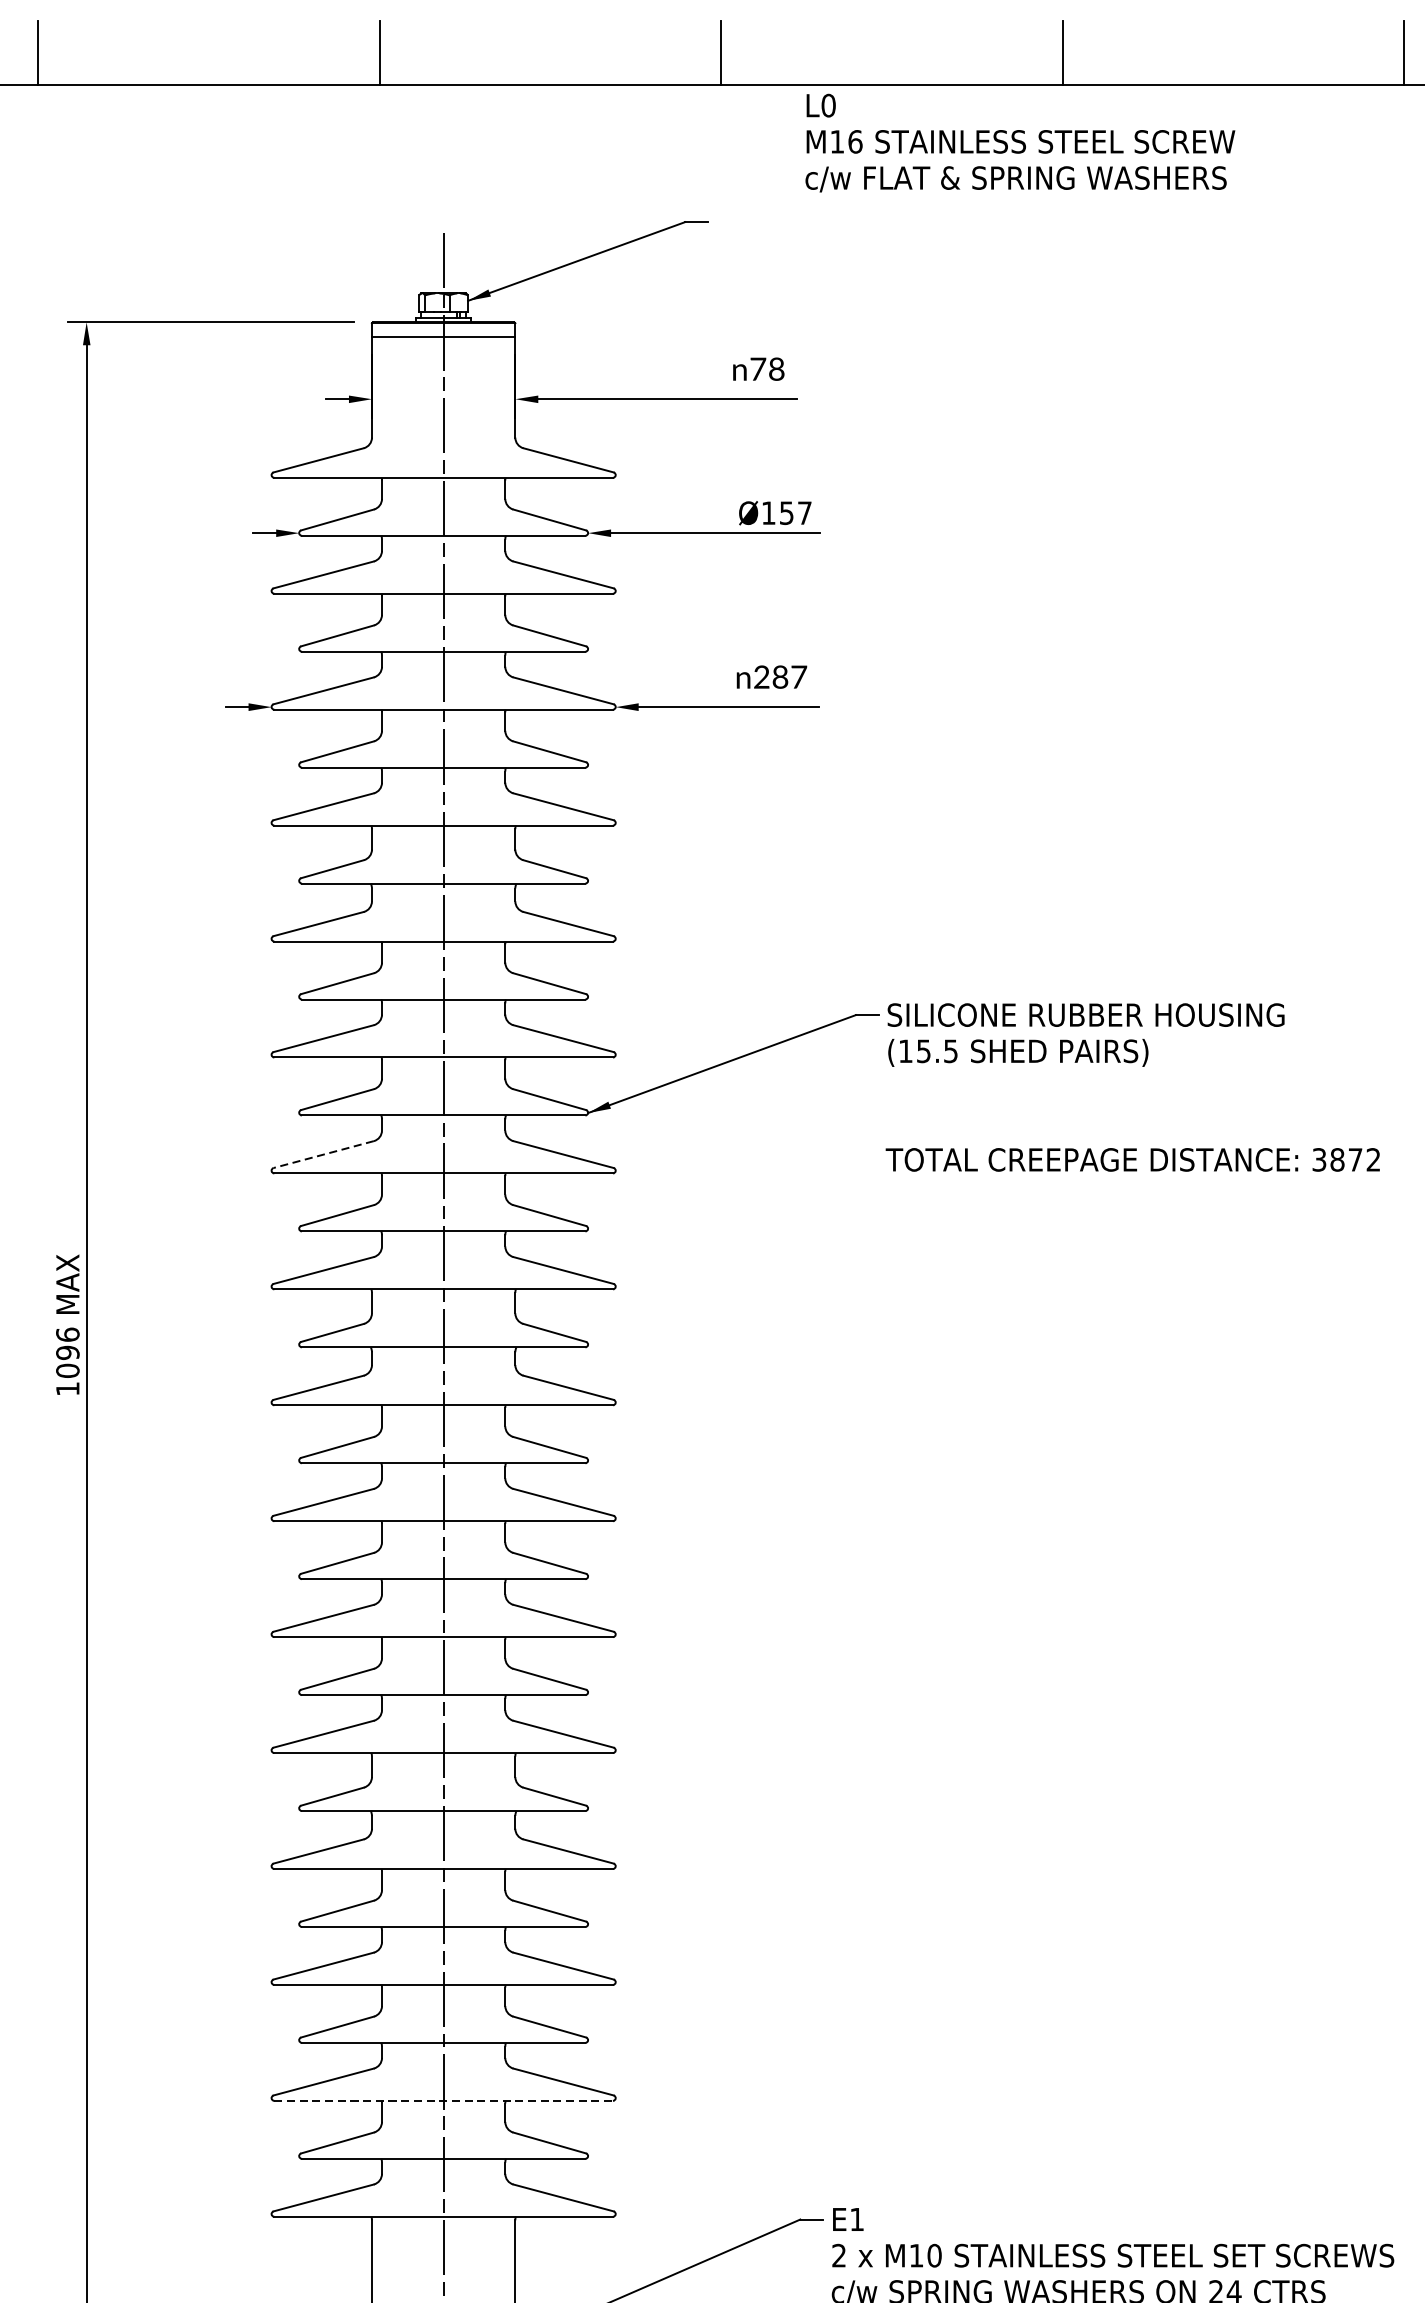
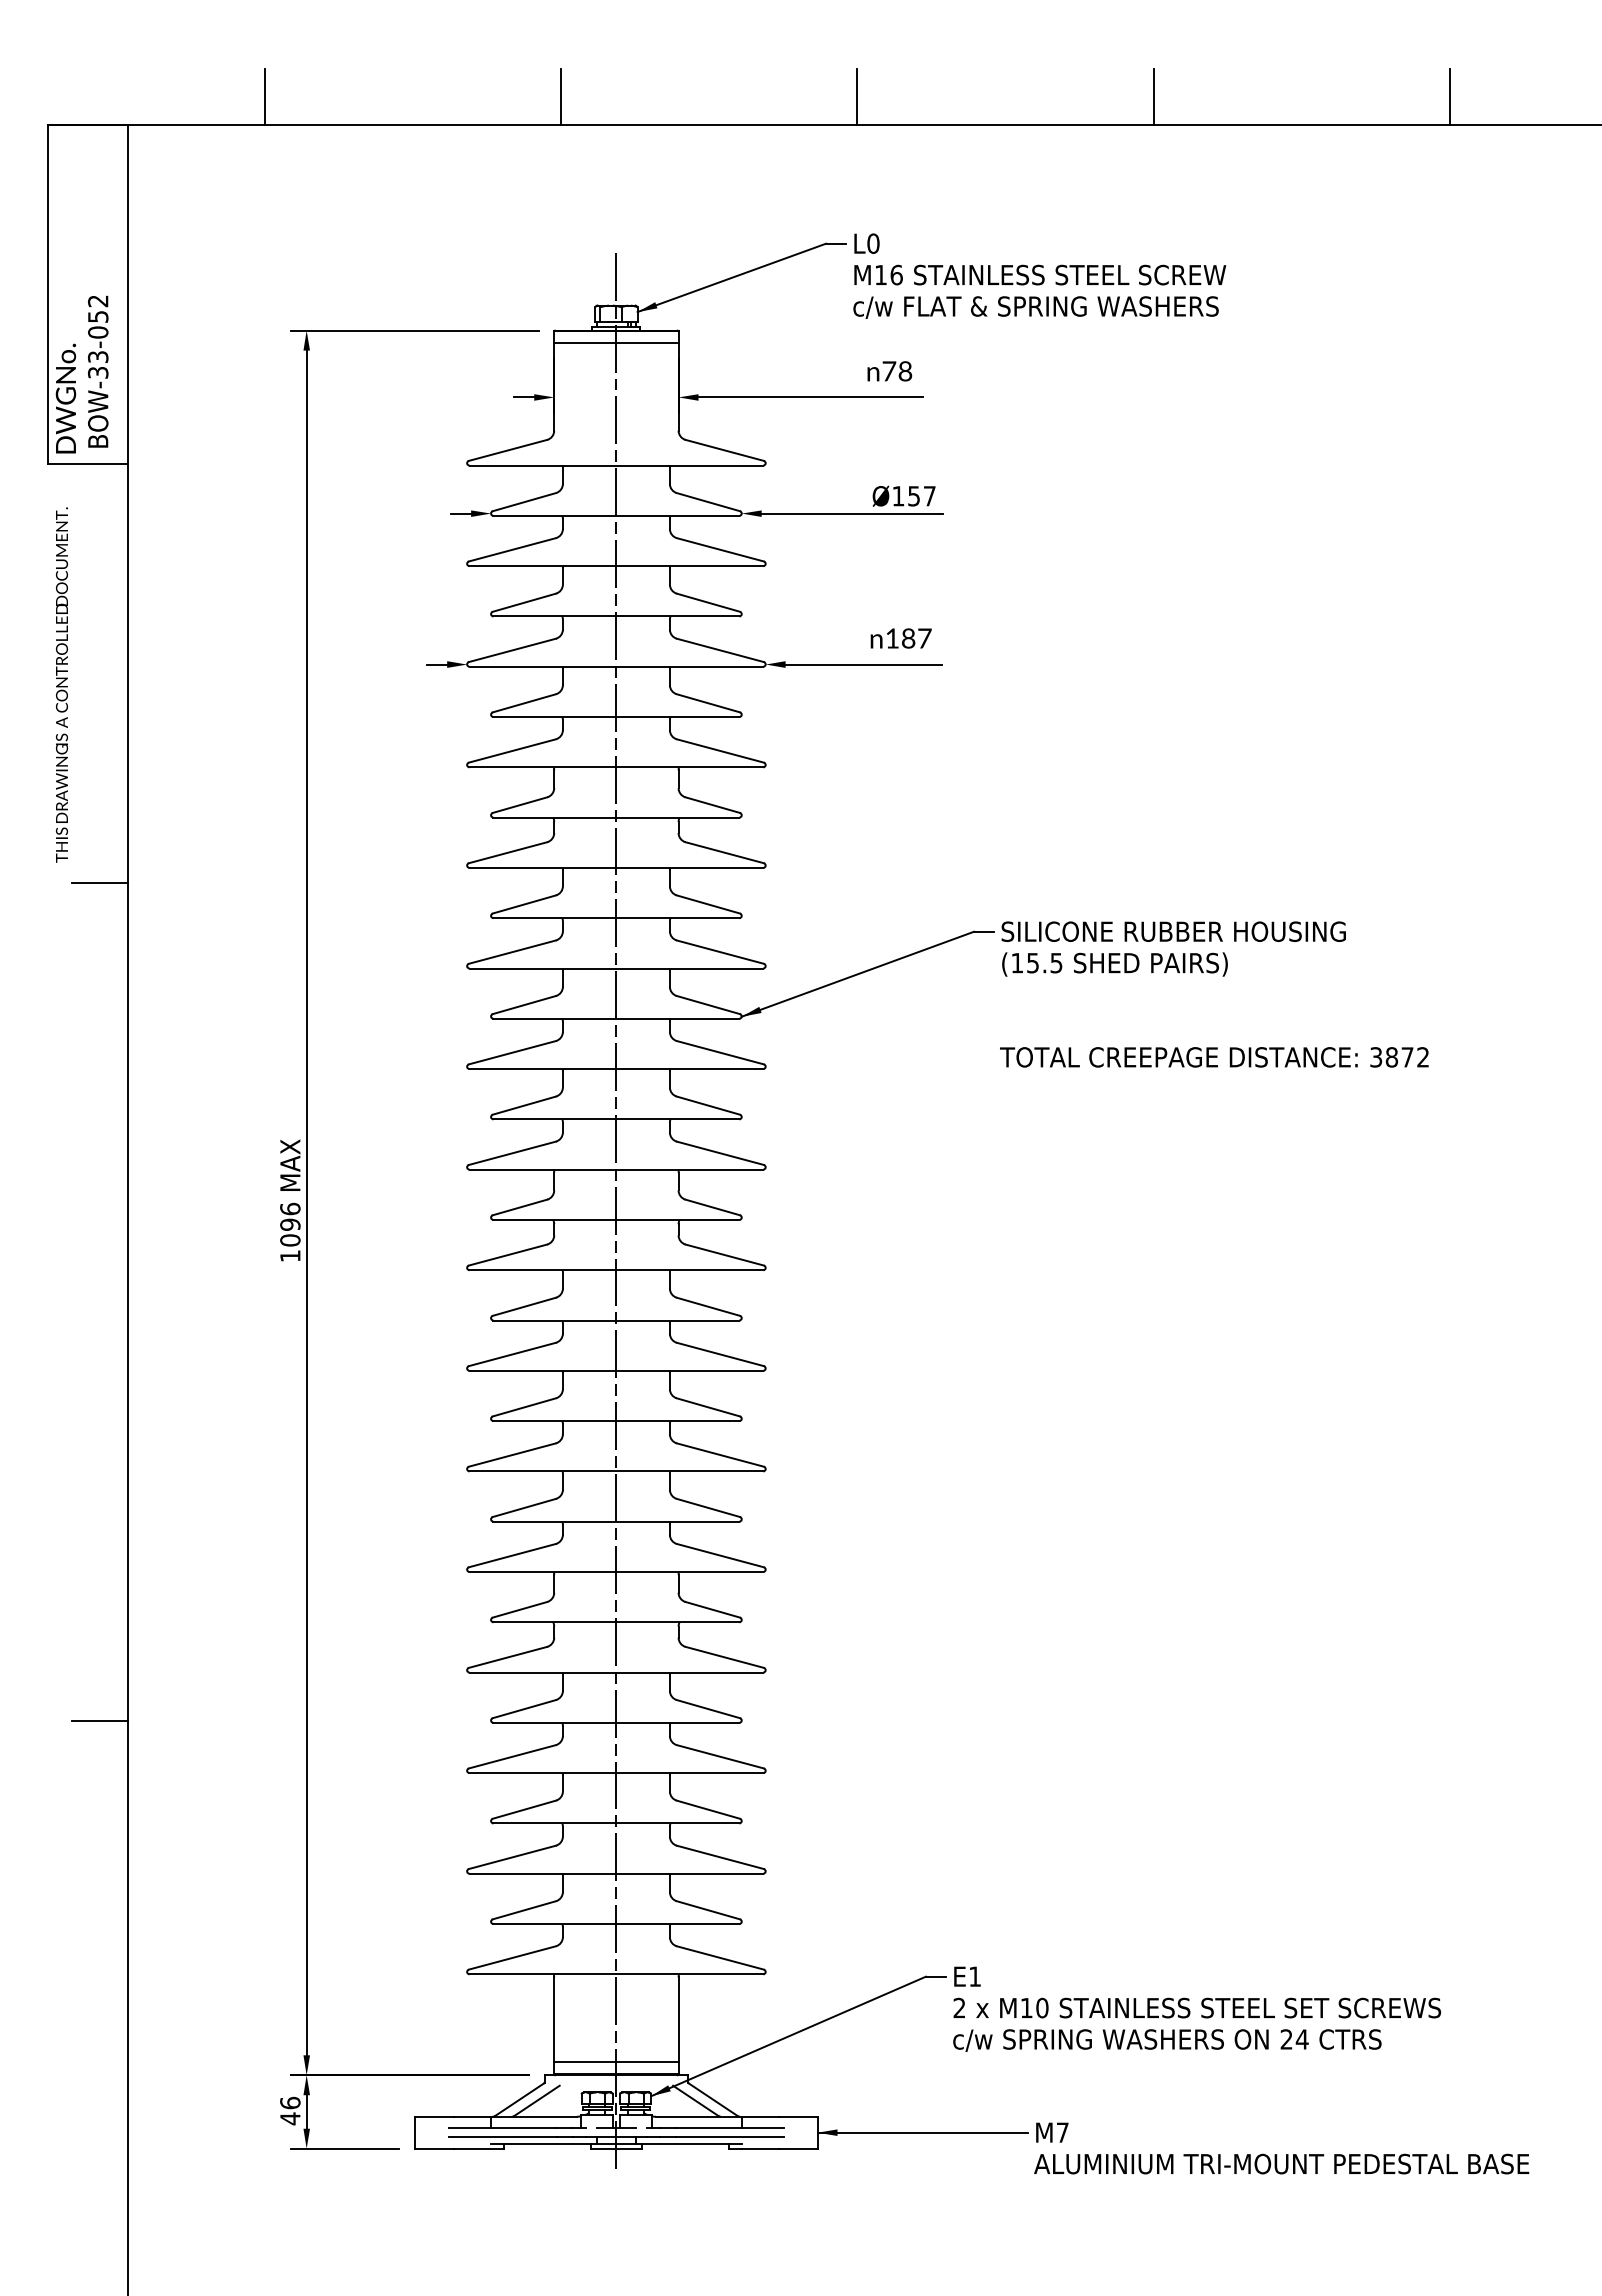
text: (1020, 142) -> (1039, 275), moved
text: (760, 677) -> (891, 638), 287 -> 187
line: (323, 1154) -> (512, 1052), dashed -> solid
line: (443, 2100) -> (616, 1873), dashed -> solid

